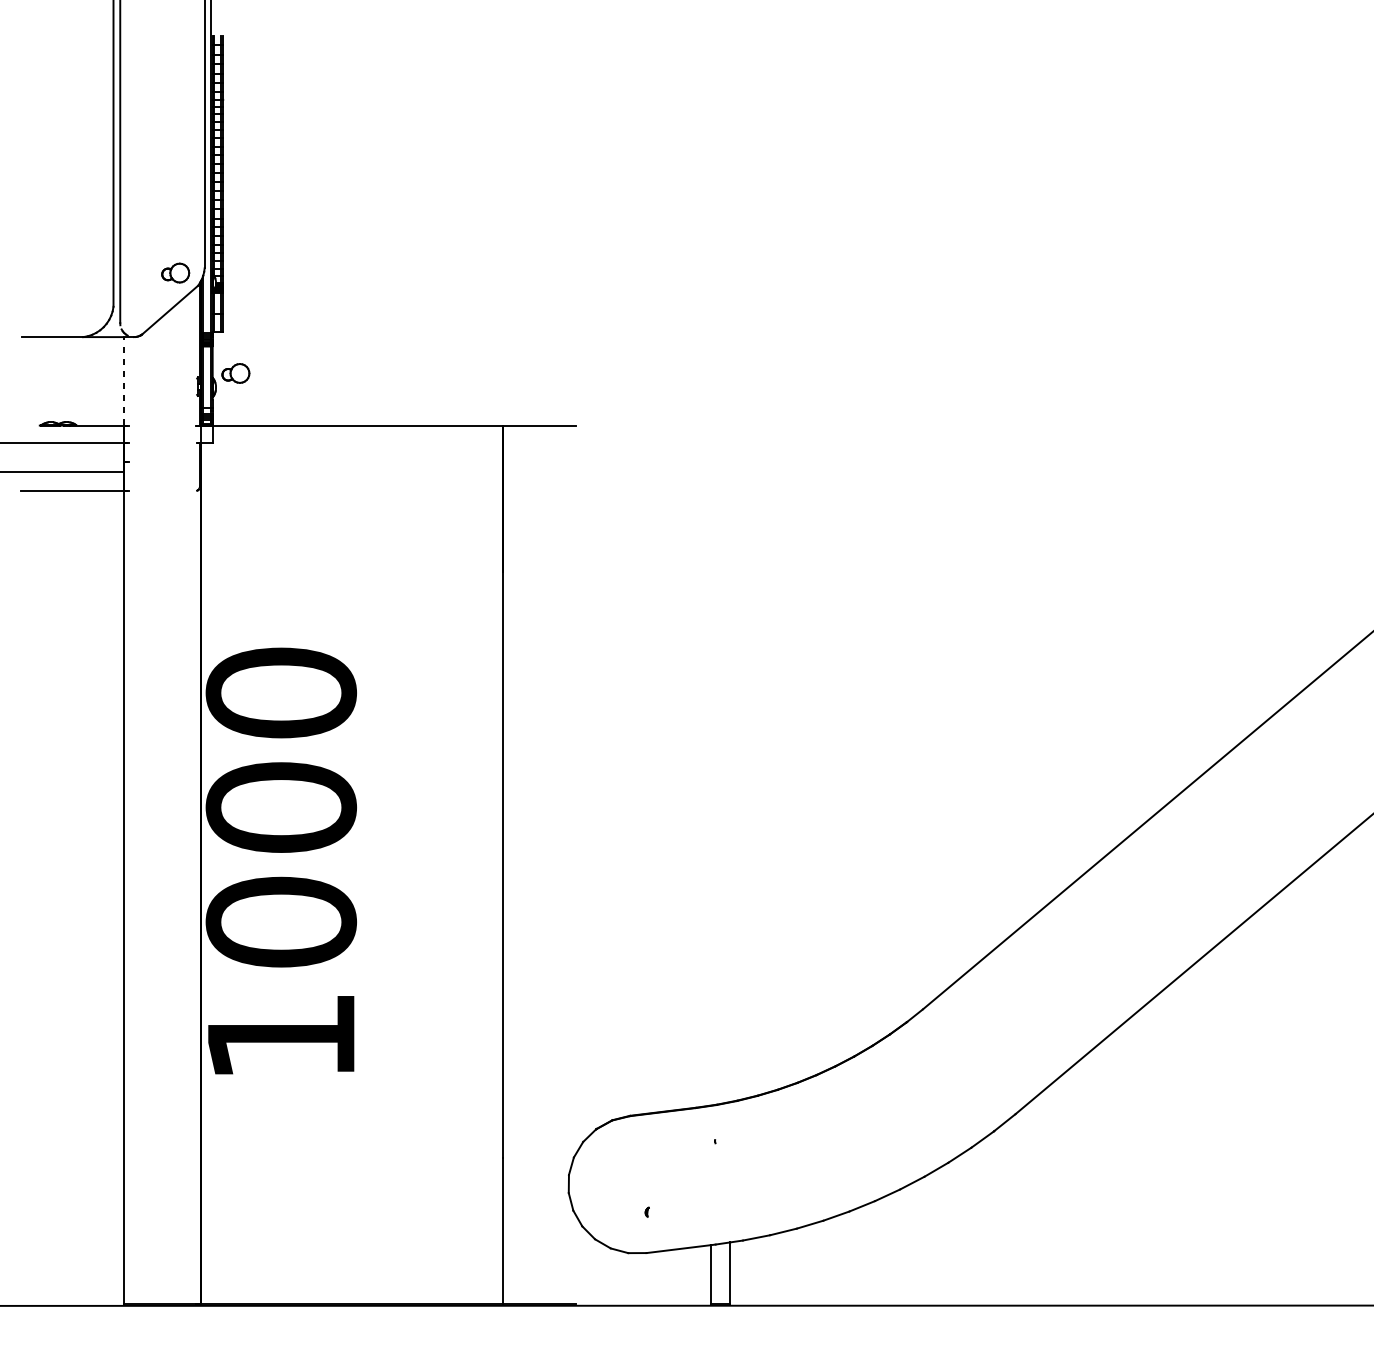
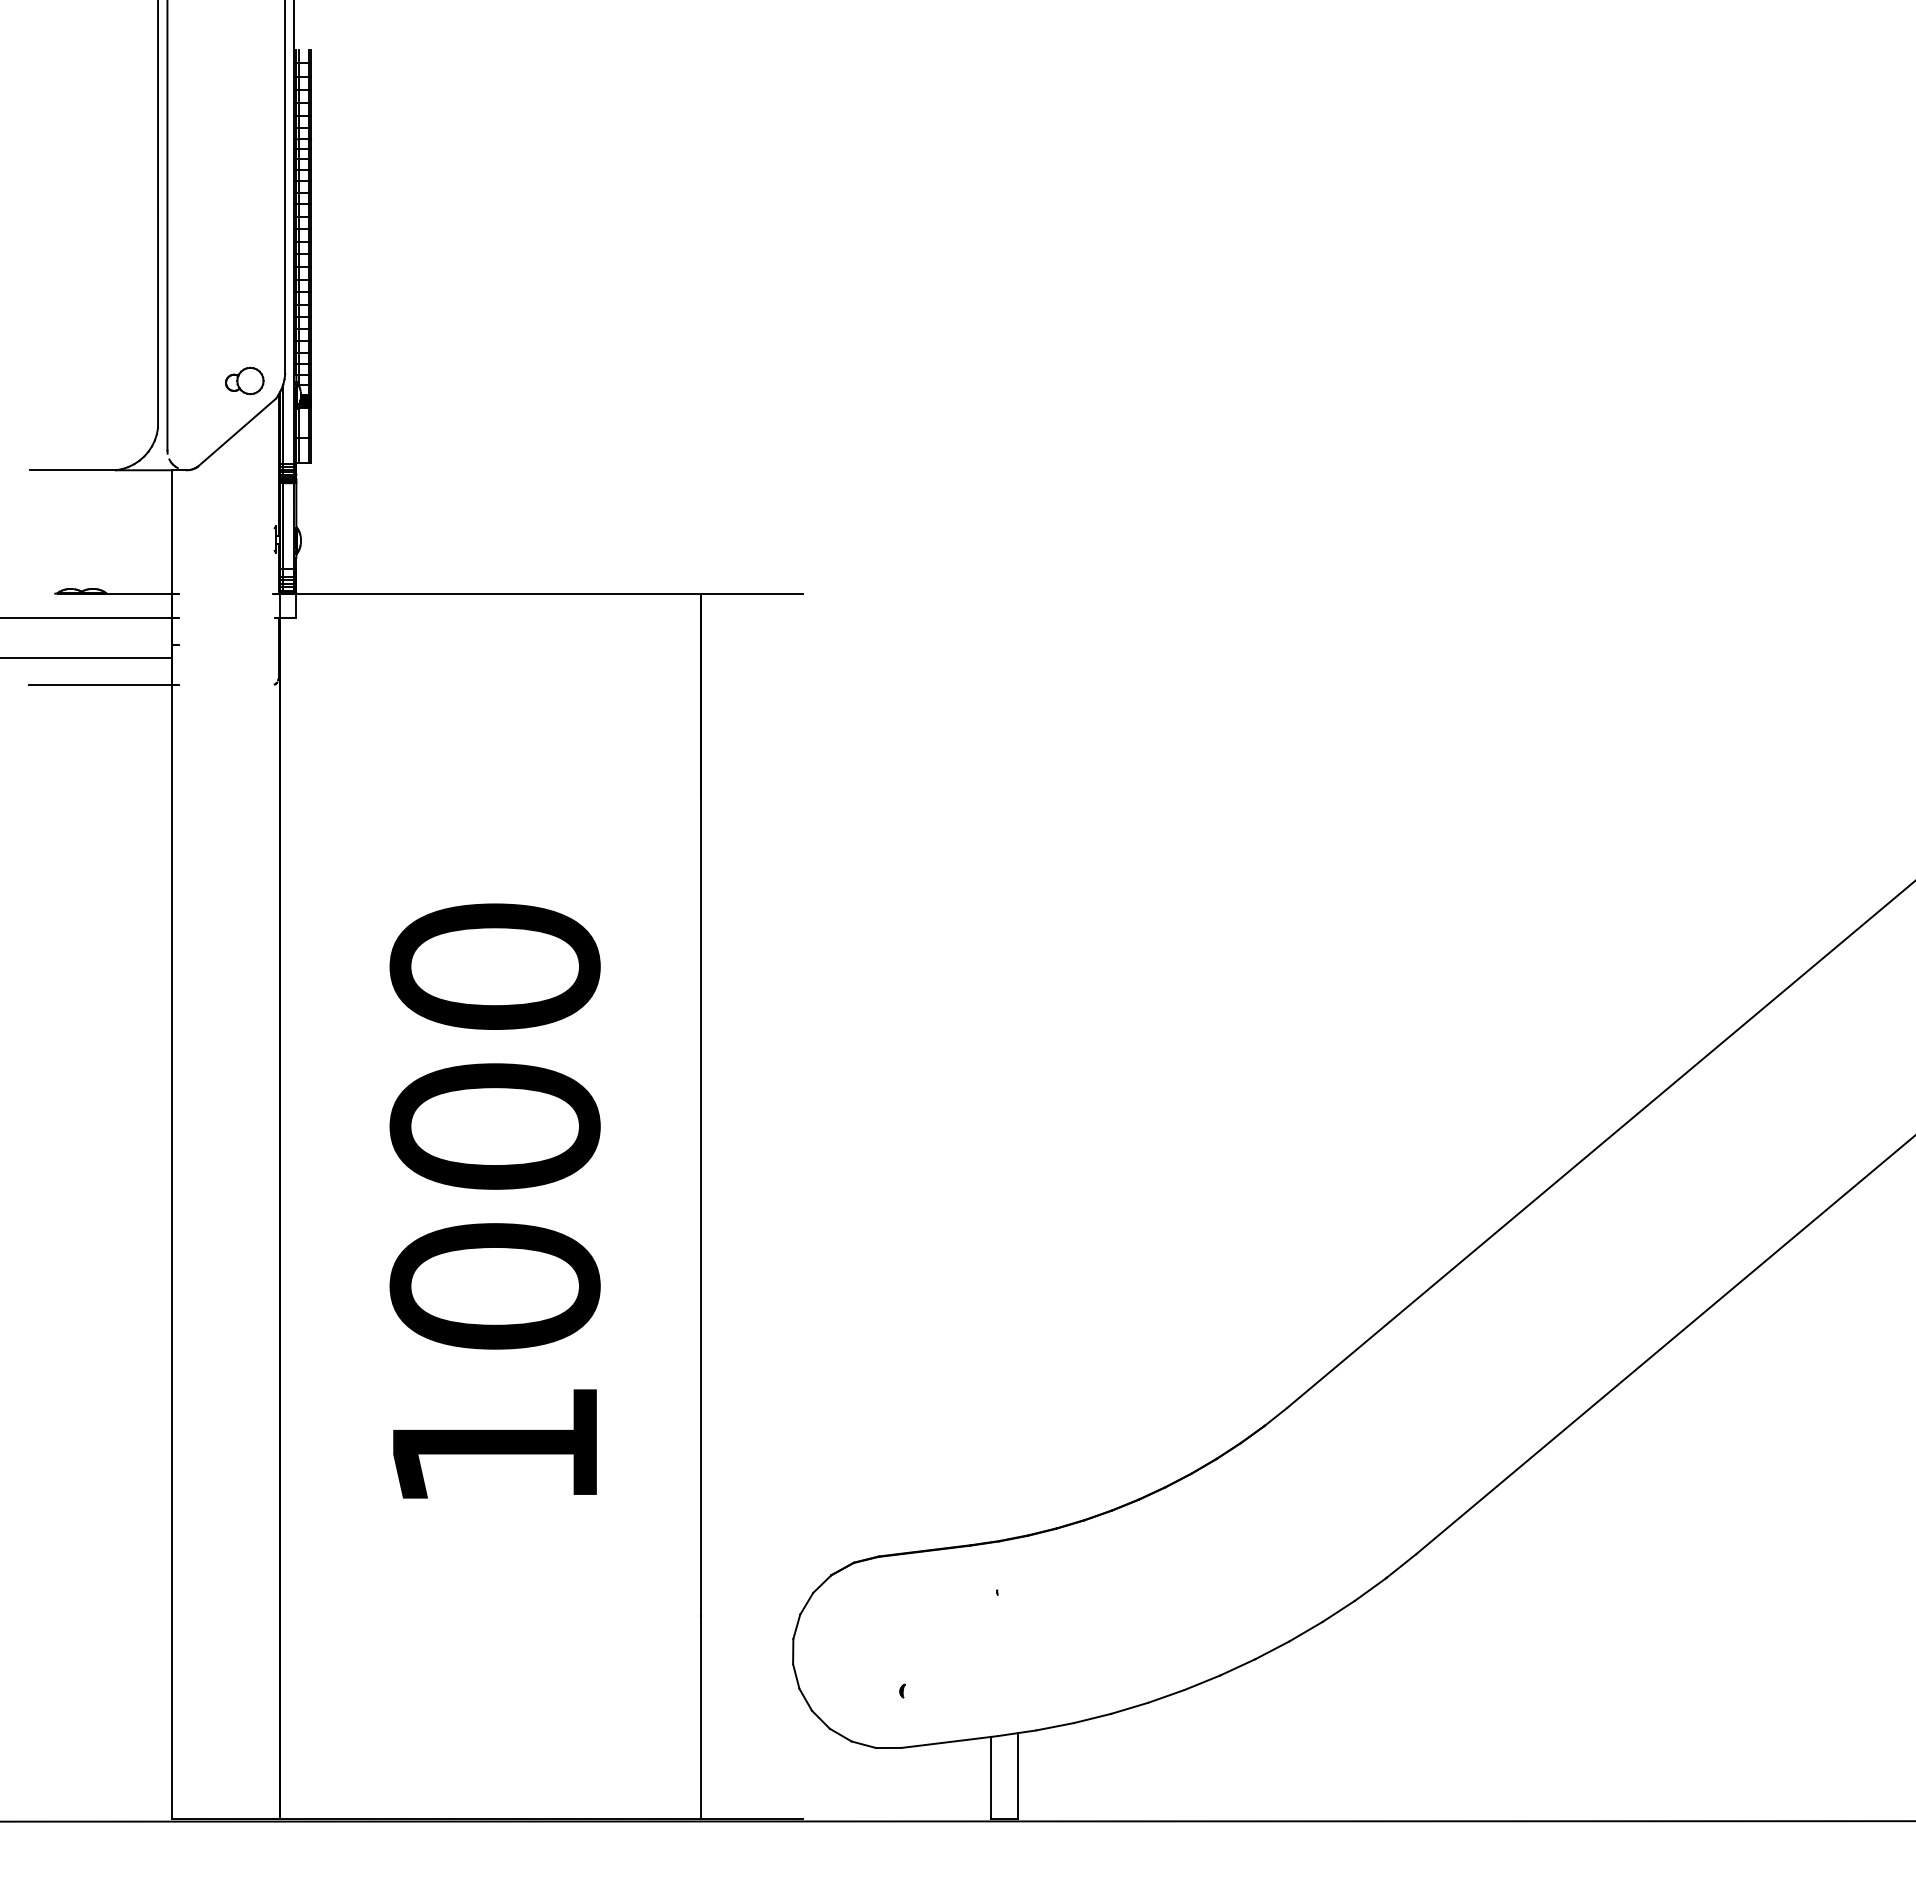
part: (235, 373) -> (328, 520), removed
line: (123, 381) -> (172, 531), dashed -> solid
text: (280, 860) -> (494, 1200), moved

